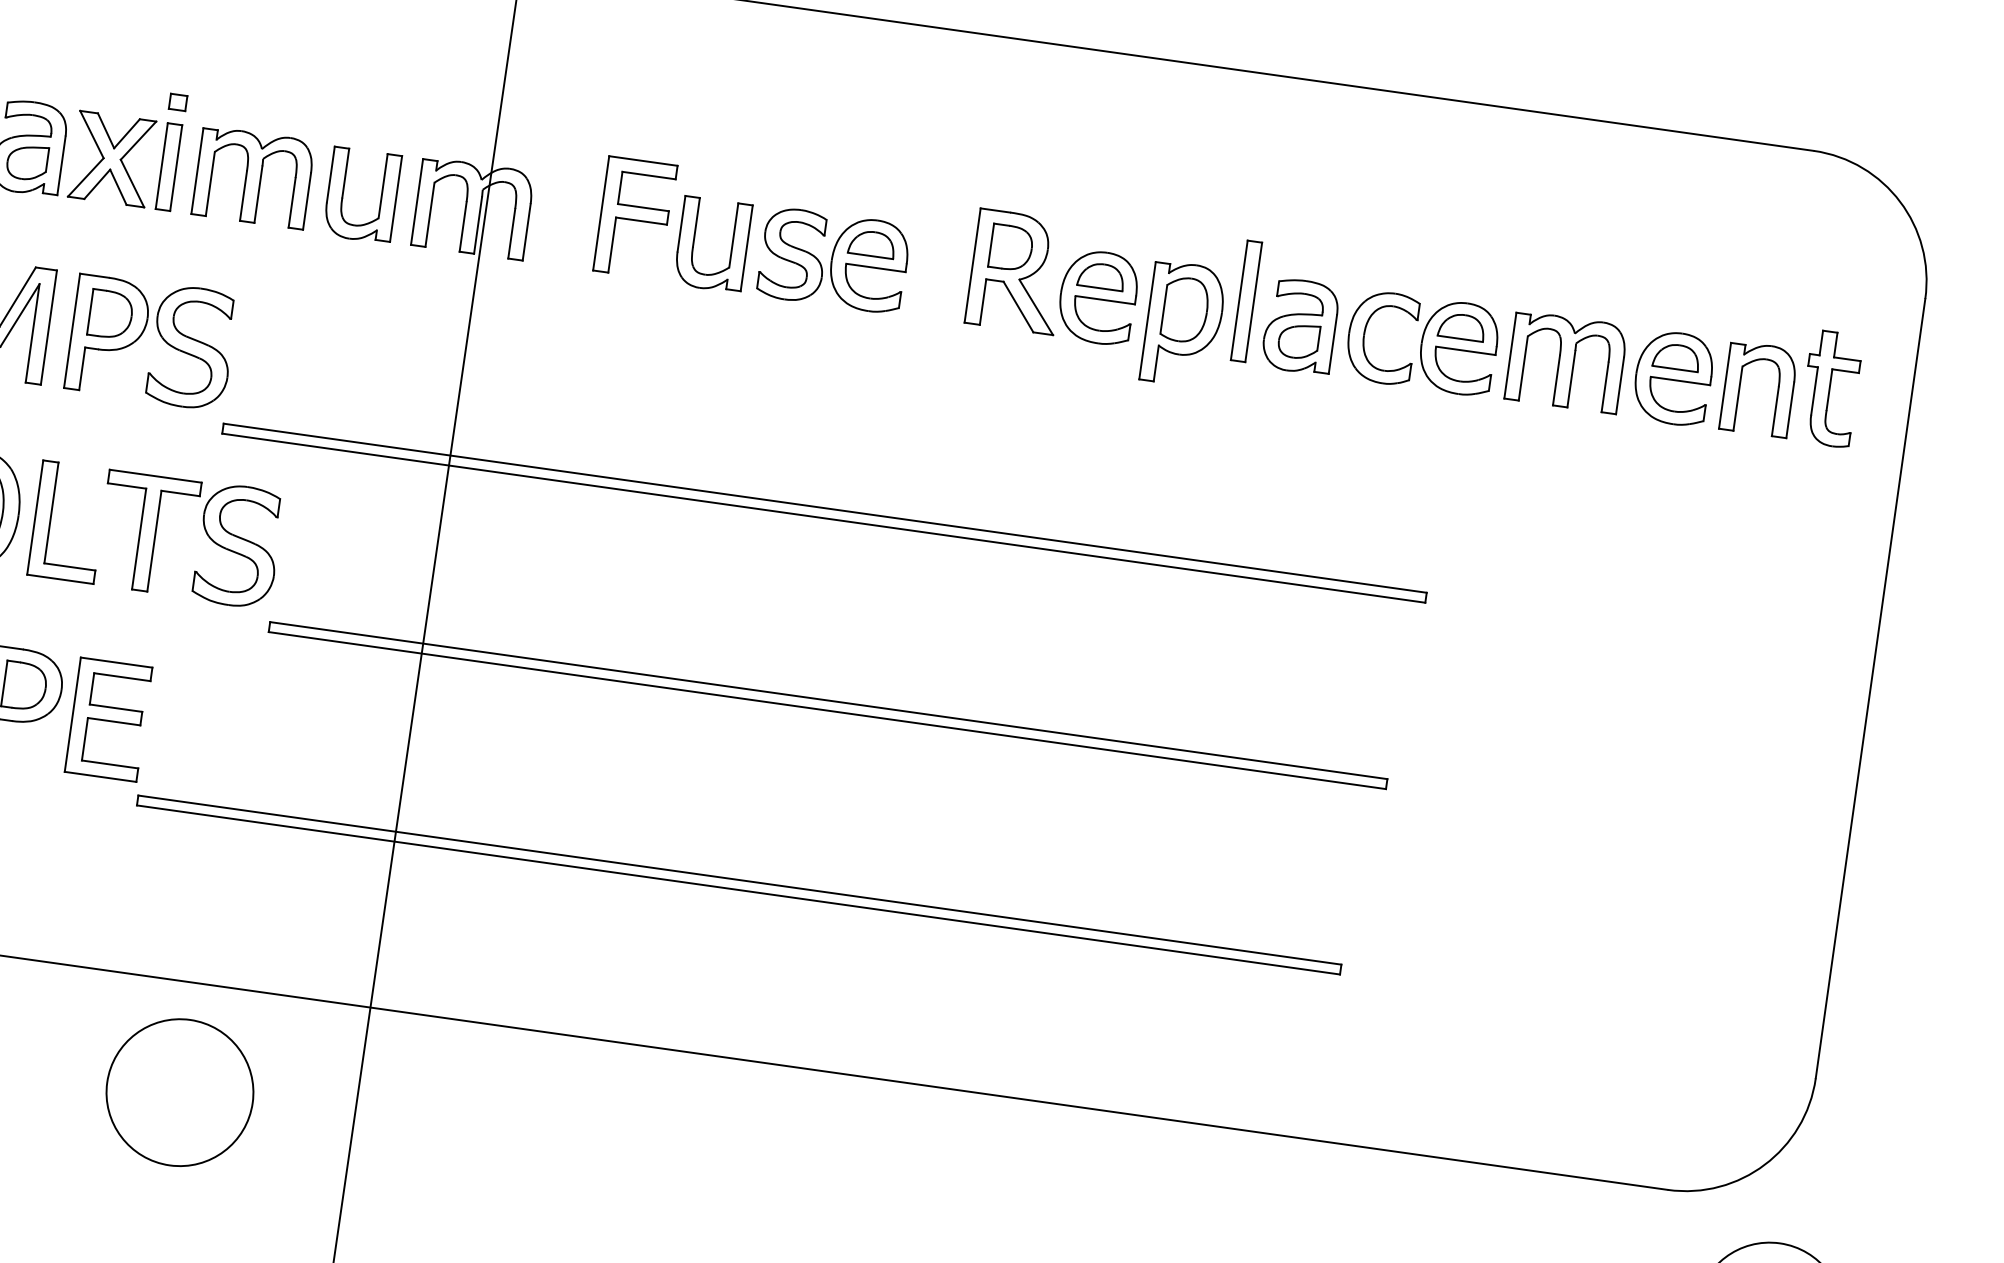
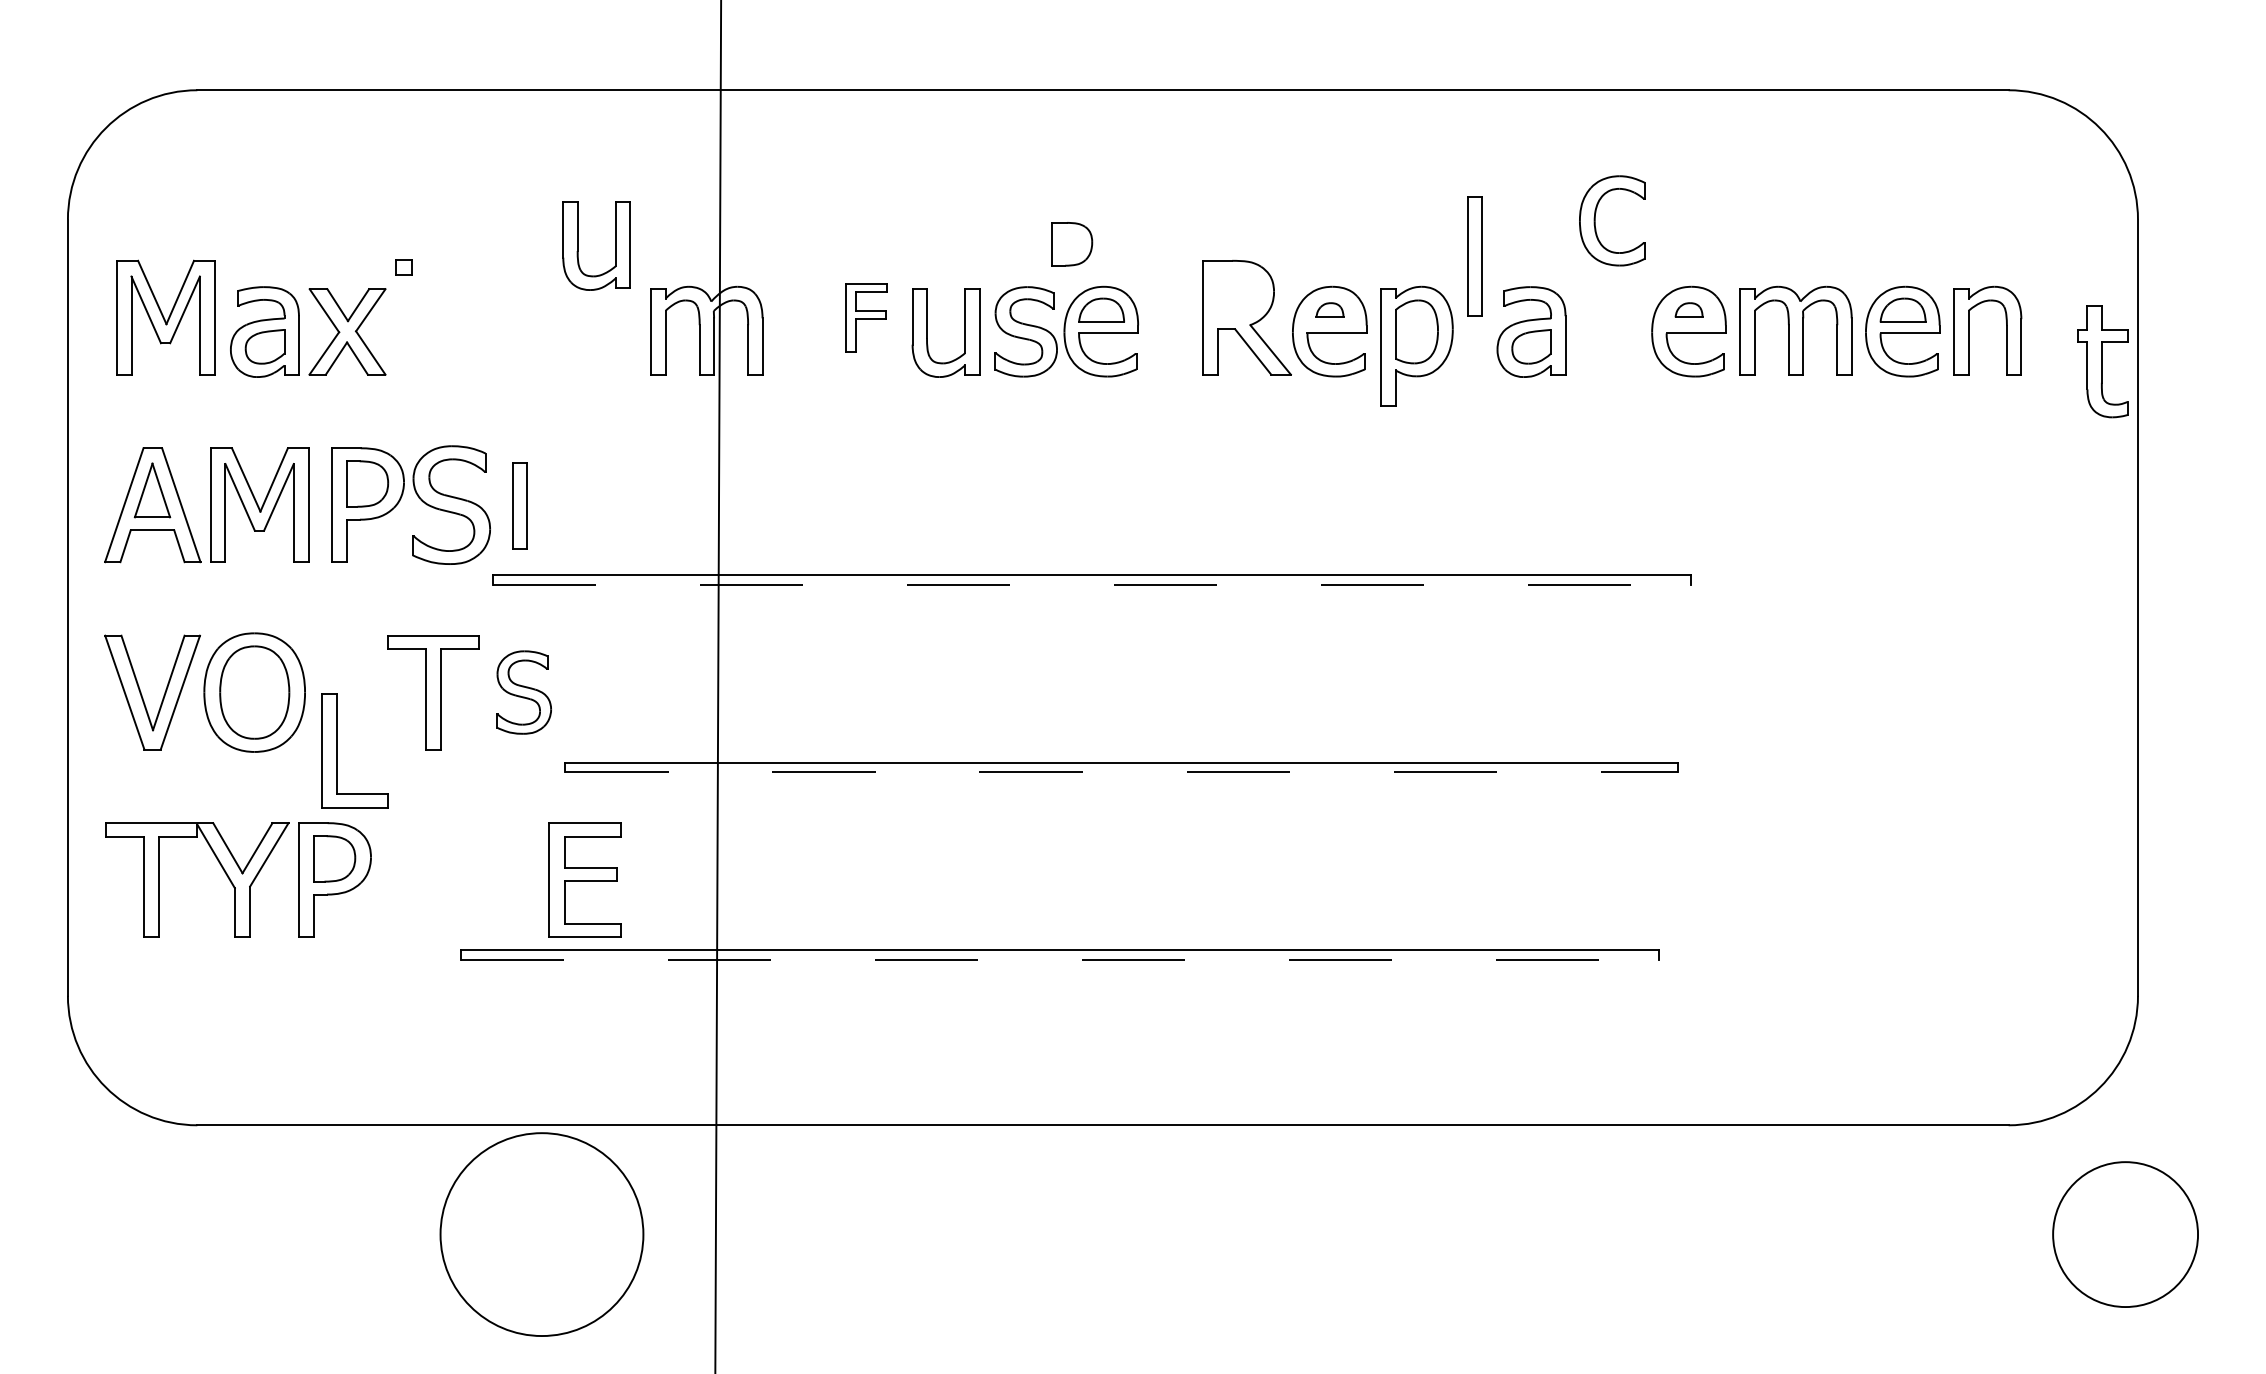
part: (168, 166) -> (519, 505), moved
part: (252, 177) -> (487, 330), removed
part: (343, 192) -> (578, 245), moved
part: (635, 217) -> (866, 317), size x0.6
part: (1011, 248) -> (1072, 244), moved
part: (1101, 275) -> (1329, 309), size x0.6
part: (1245, 301) -> (1474, 256), moved
part: (1461, 325) -> (1688, 309), size x0.6
part: (1364, 334) -> (1595, 220), moved
part: (1830, 388) -> (2102, 361), moved
line: (824, 518) -> (1092, 585), solid -> dashed
part: (51, 519) -> (337, 750), moved
part: (237, 545) -> (523, 692), size x0.7
line: (827, 710) -> (1122, 772), solid -> dashed
part: (108, 719) -> (584, 879), moved
line: (739, 889) -> (1060, 959), solid -> dashed
circle: (179, 1092) -> (541, 1234), size x1.4

